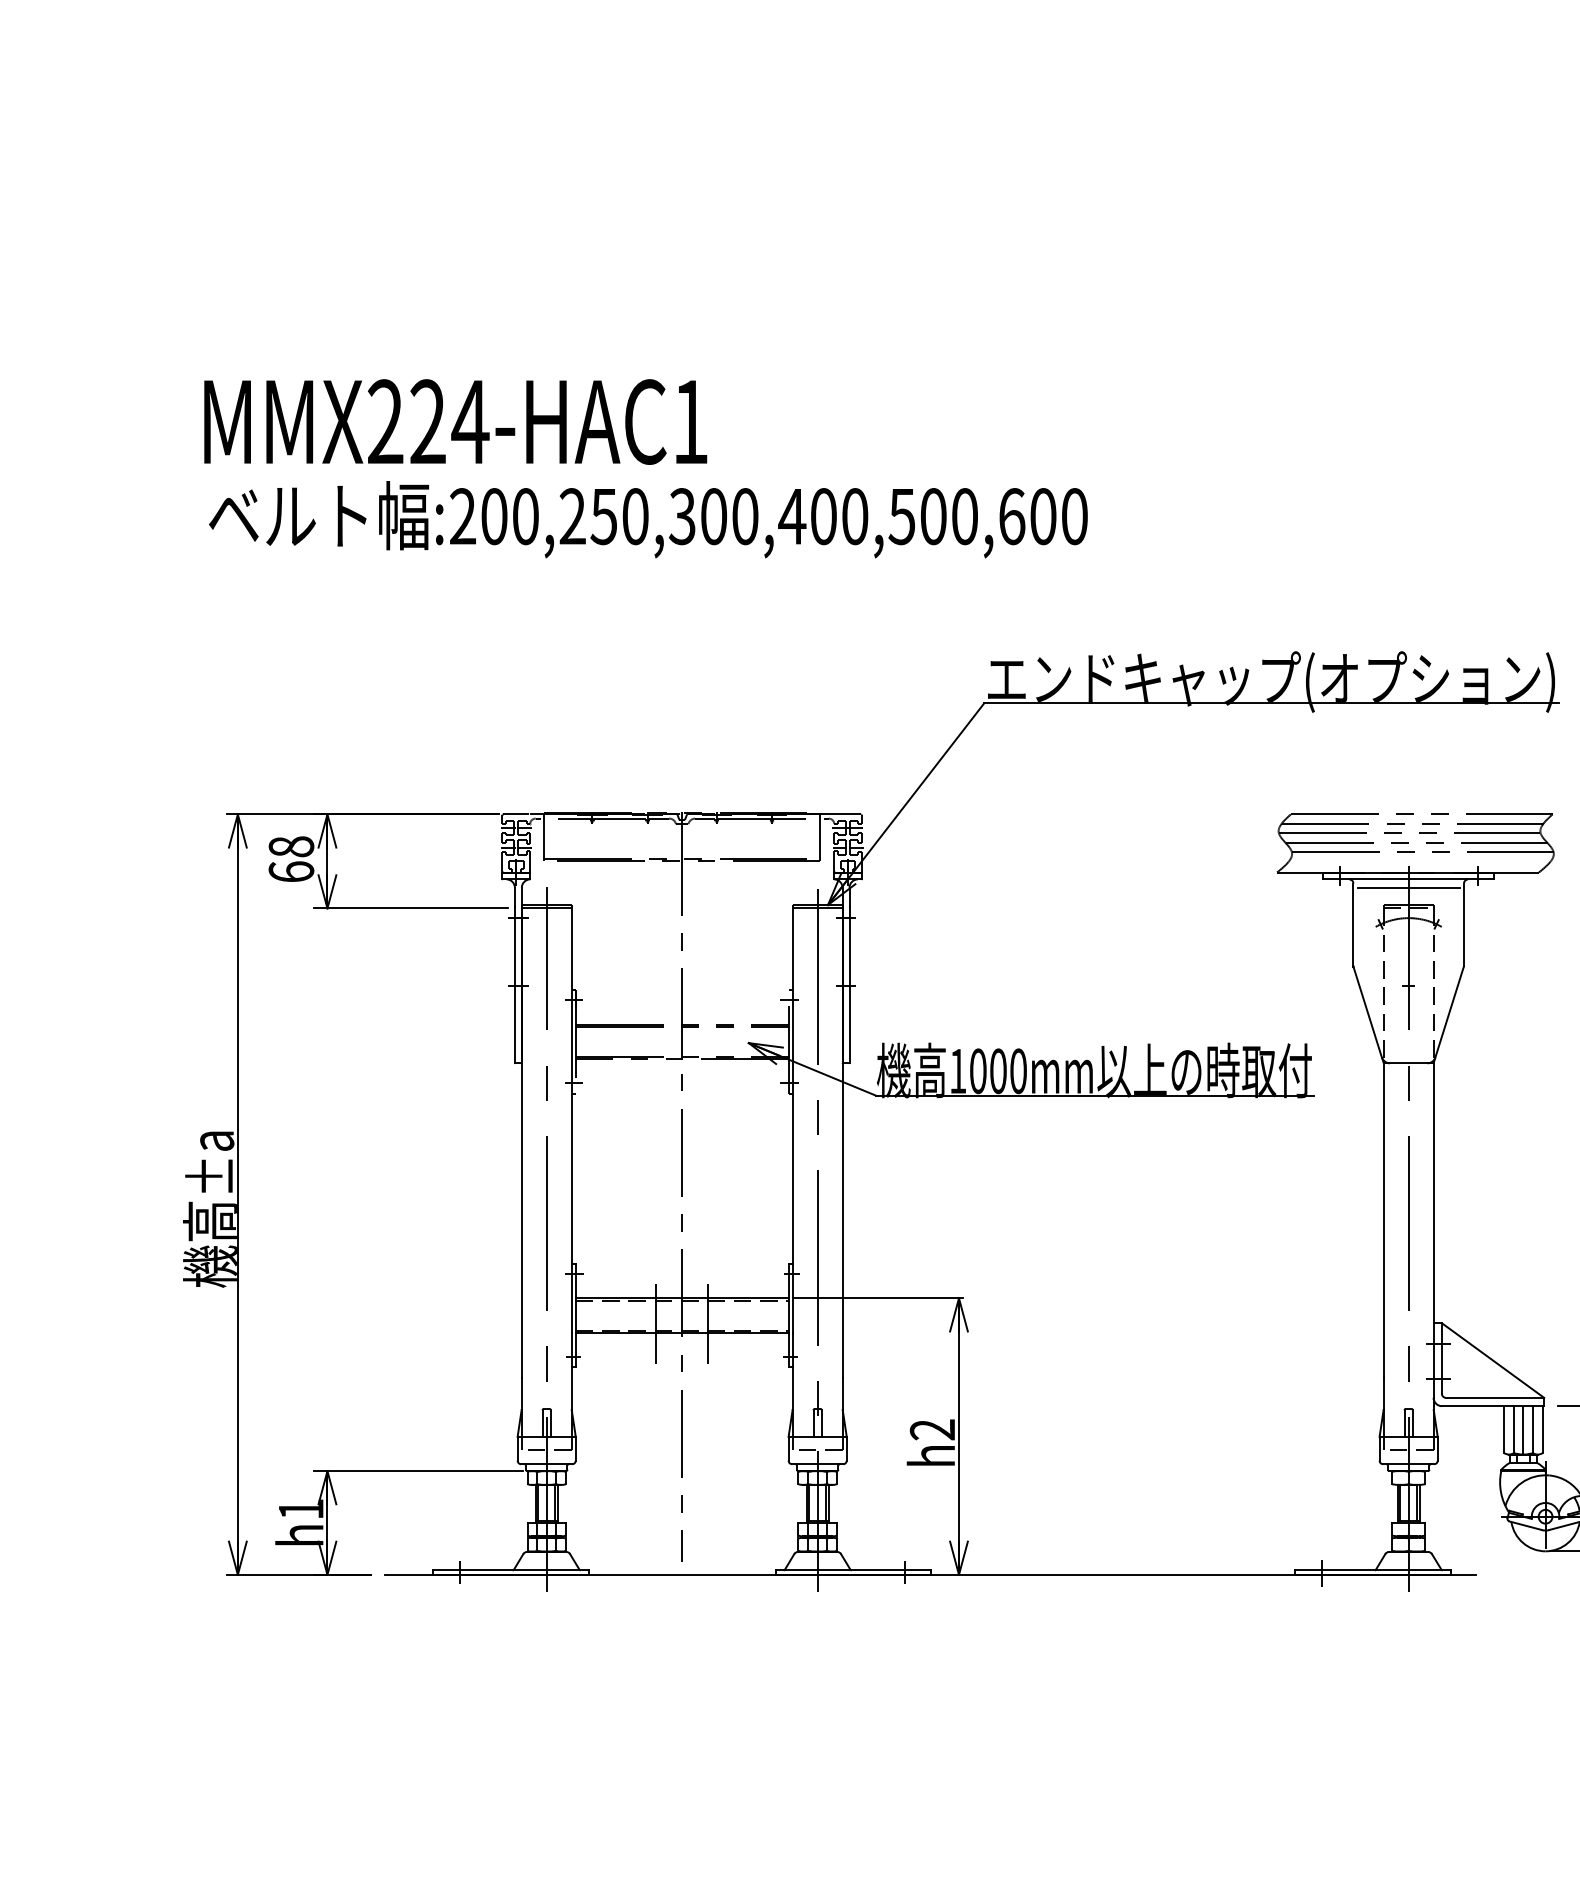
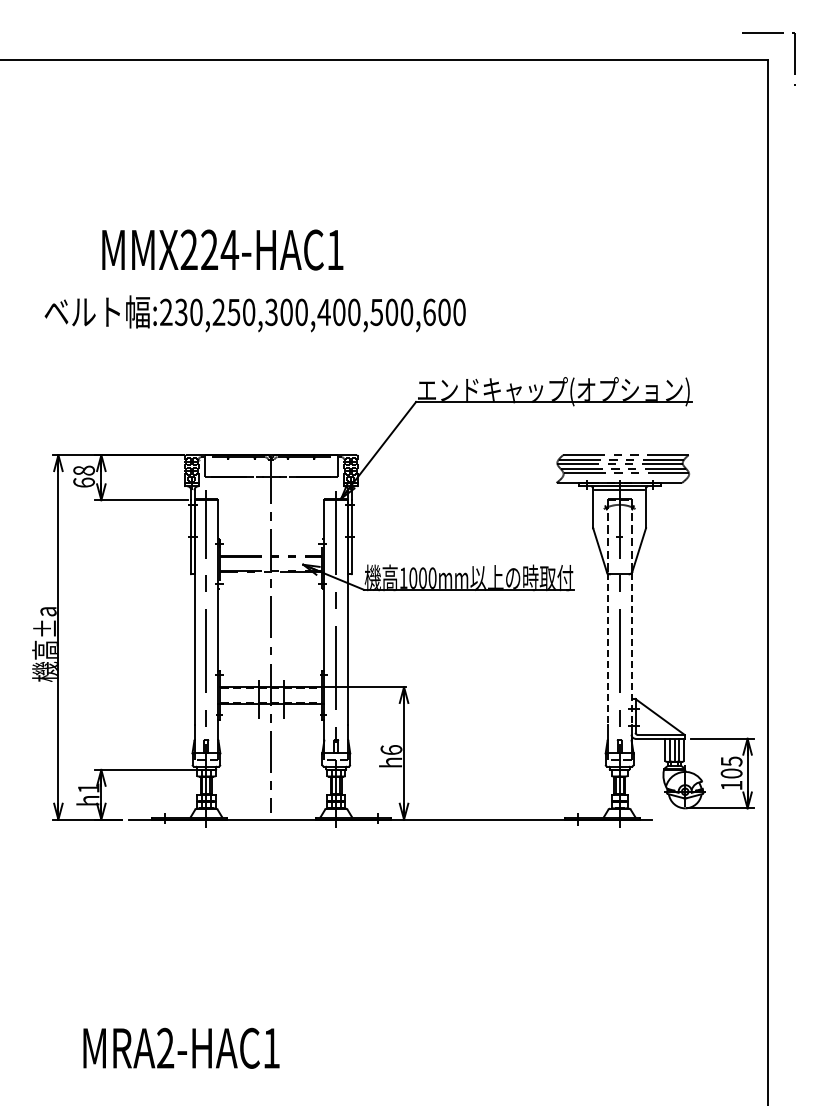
text: (455, 420) -> (222, 249), moved
text: (492, 514) -> (180, 311), :200,250,300,400,500,600 -> :230,250,300,400,500,600
line: (1383, 1219) -> (607, 649), solid -> dashed
line: (1433, 1219) -> (631, 649), solid -> dashed
text: (932, 1430) -> (391, 750), h2 -> h6

